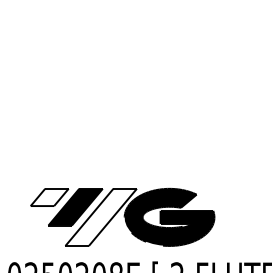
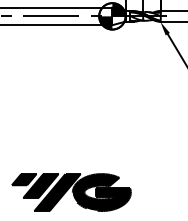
fill: (48, 197) -> (23, 179), added
fill: (101, 217) -> (57, 192), added

